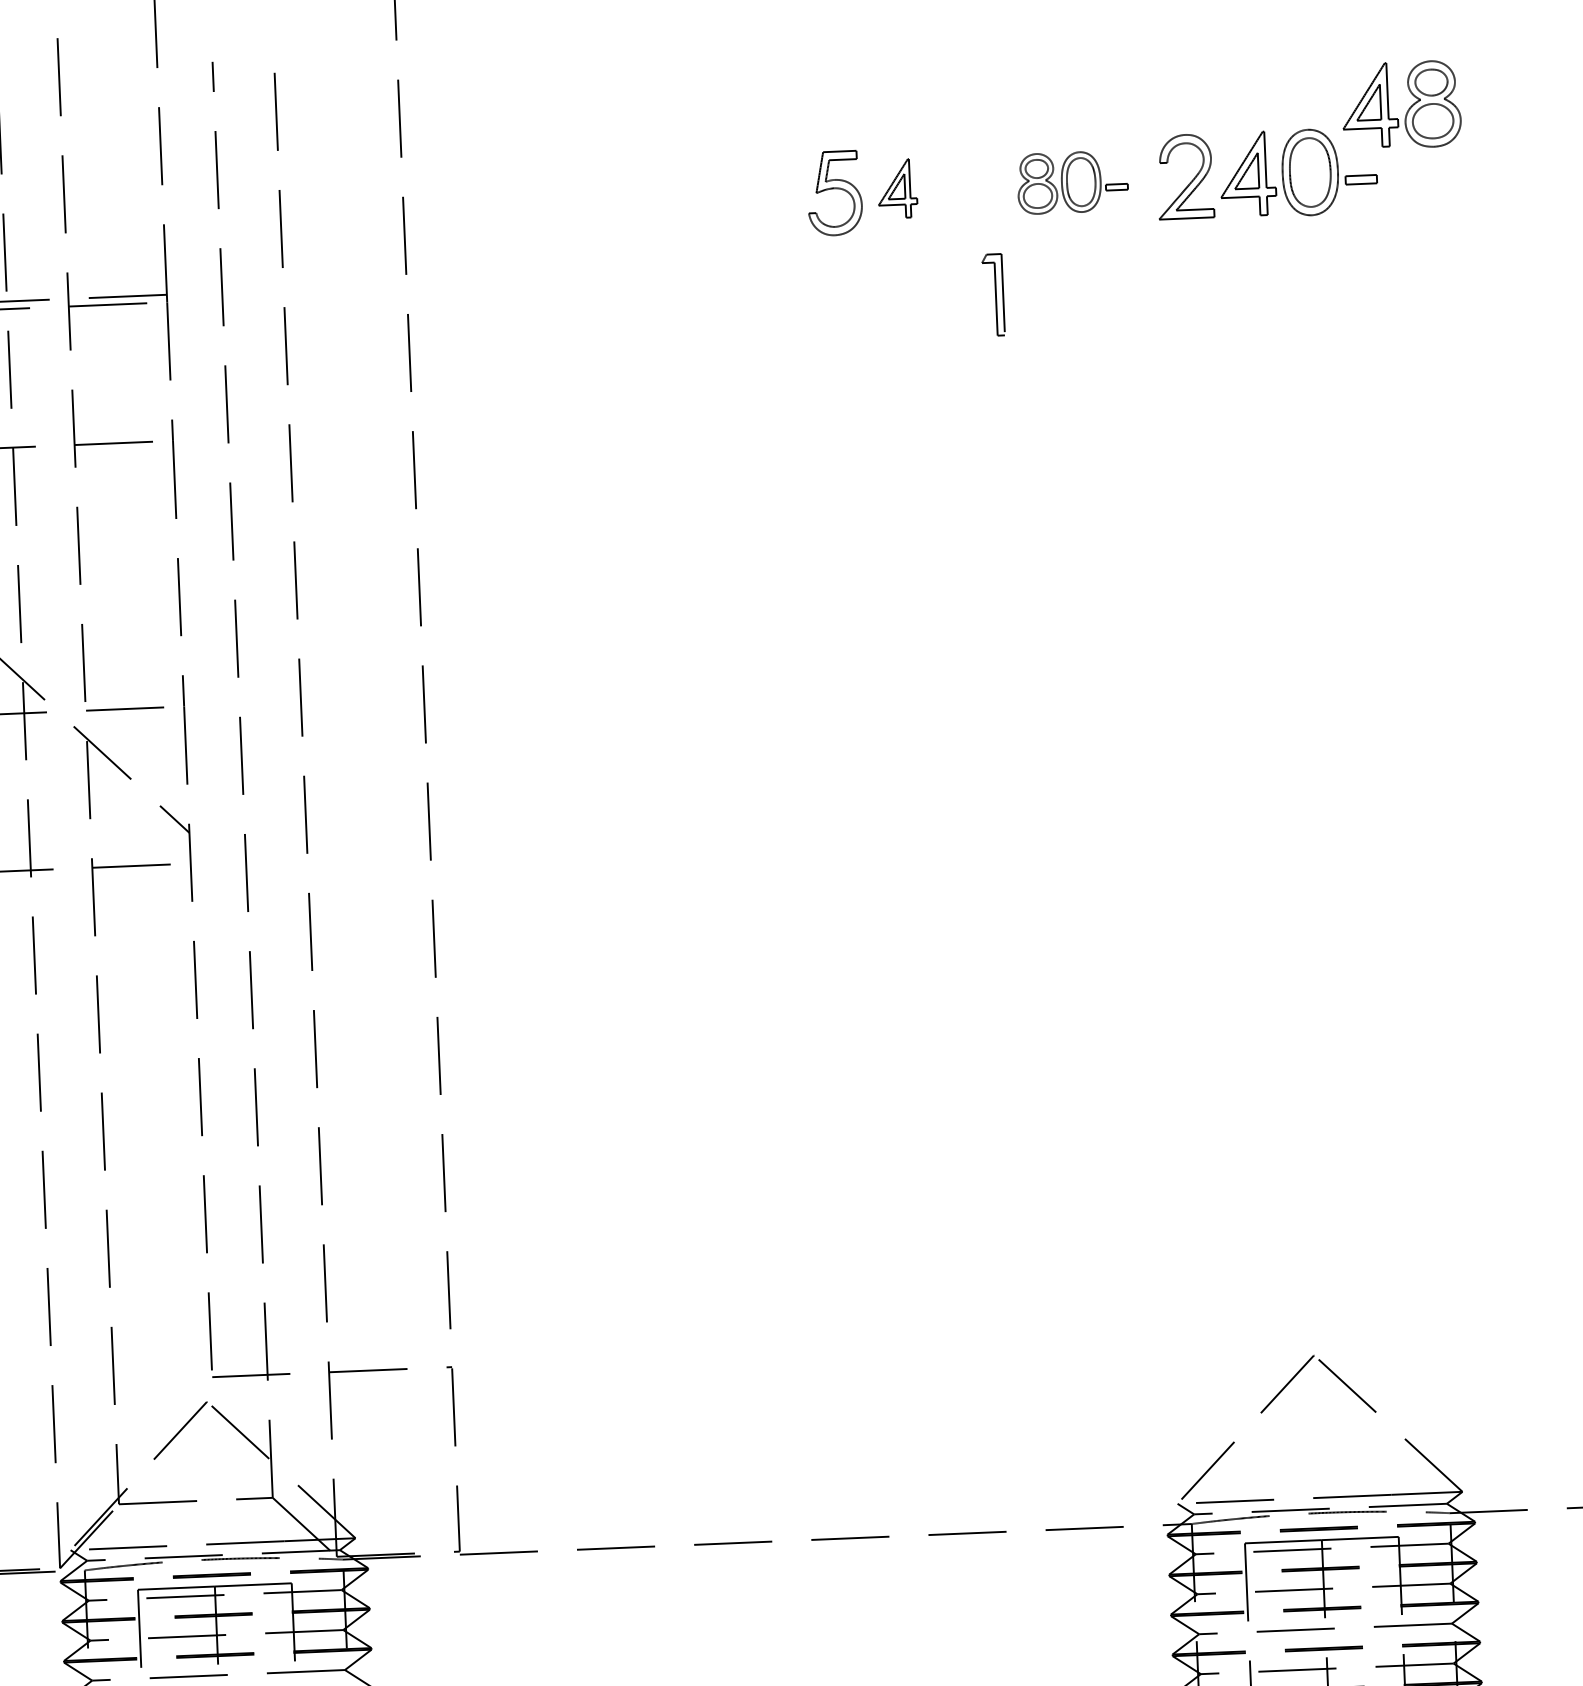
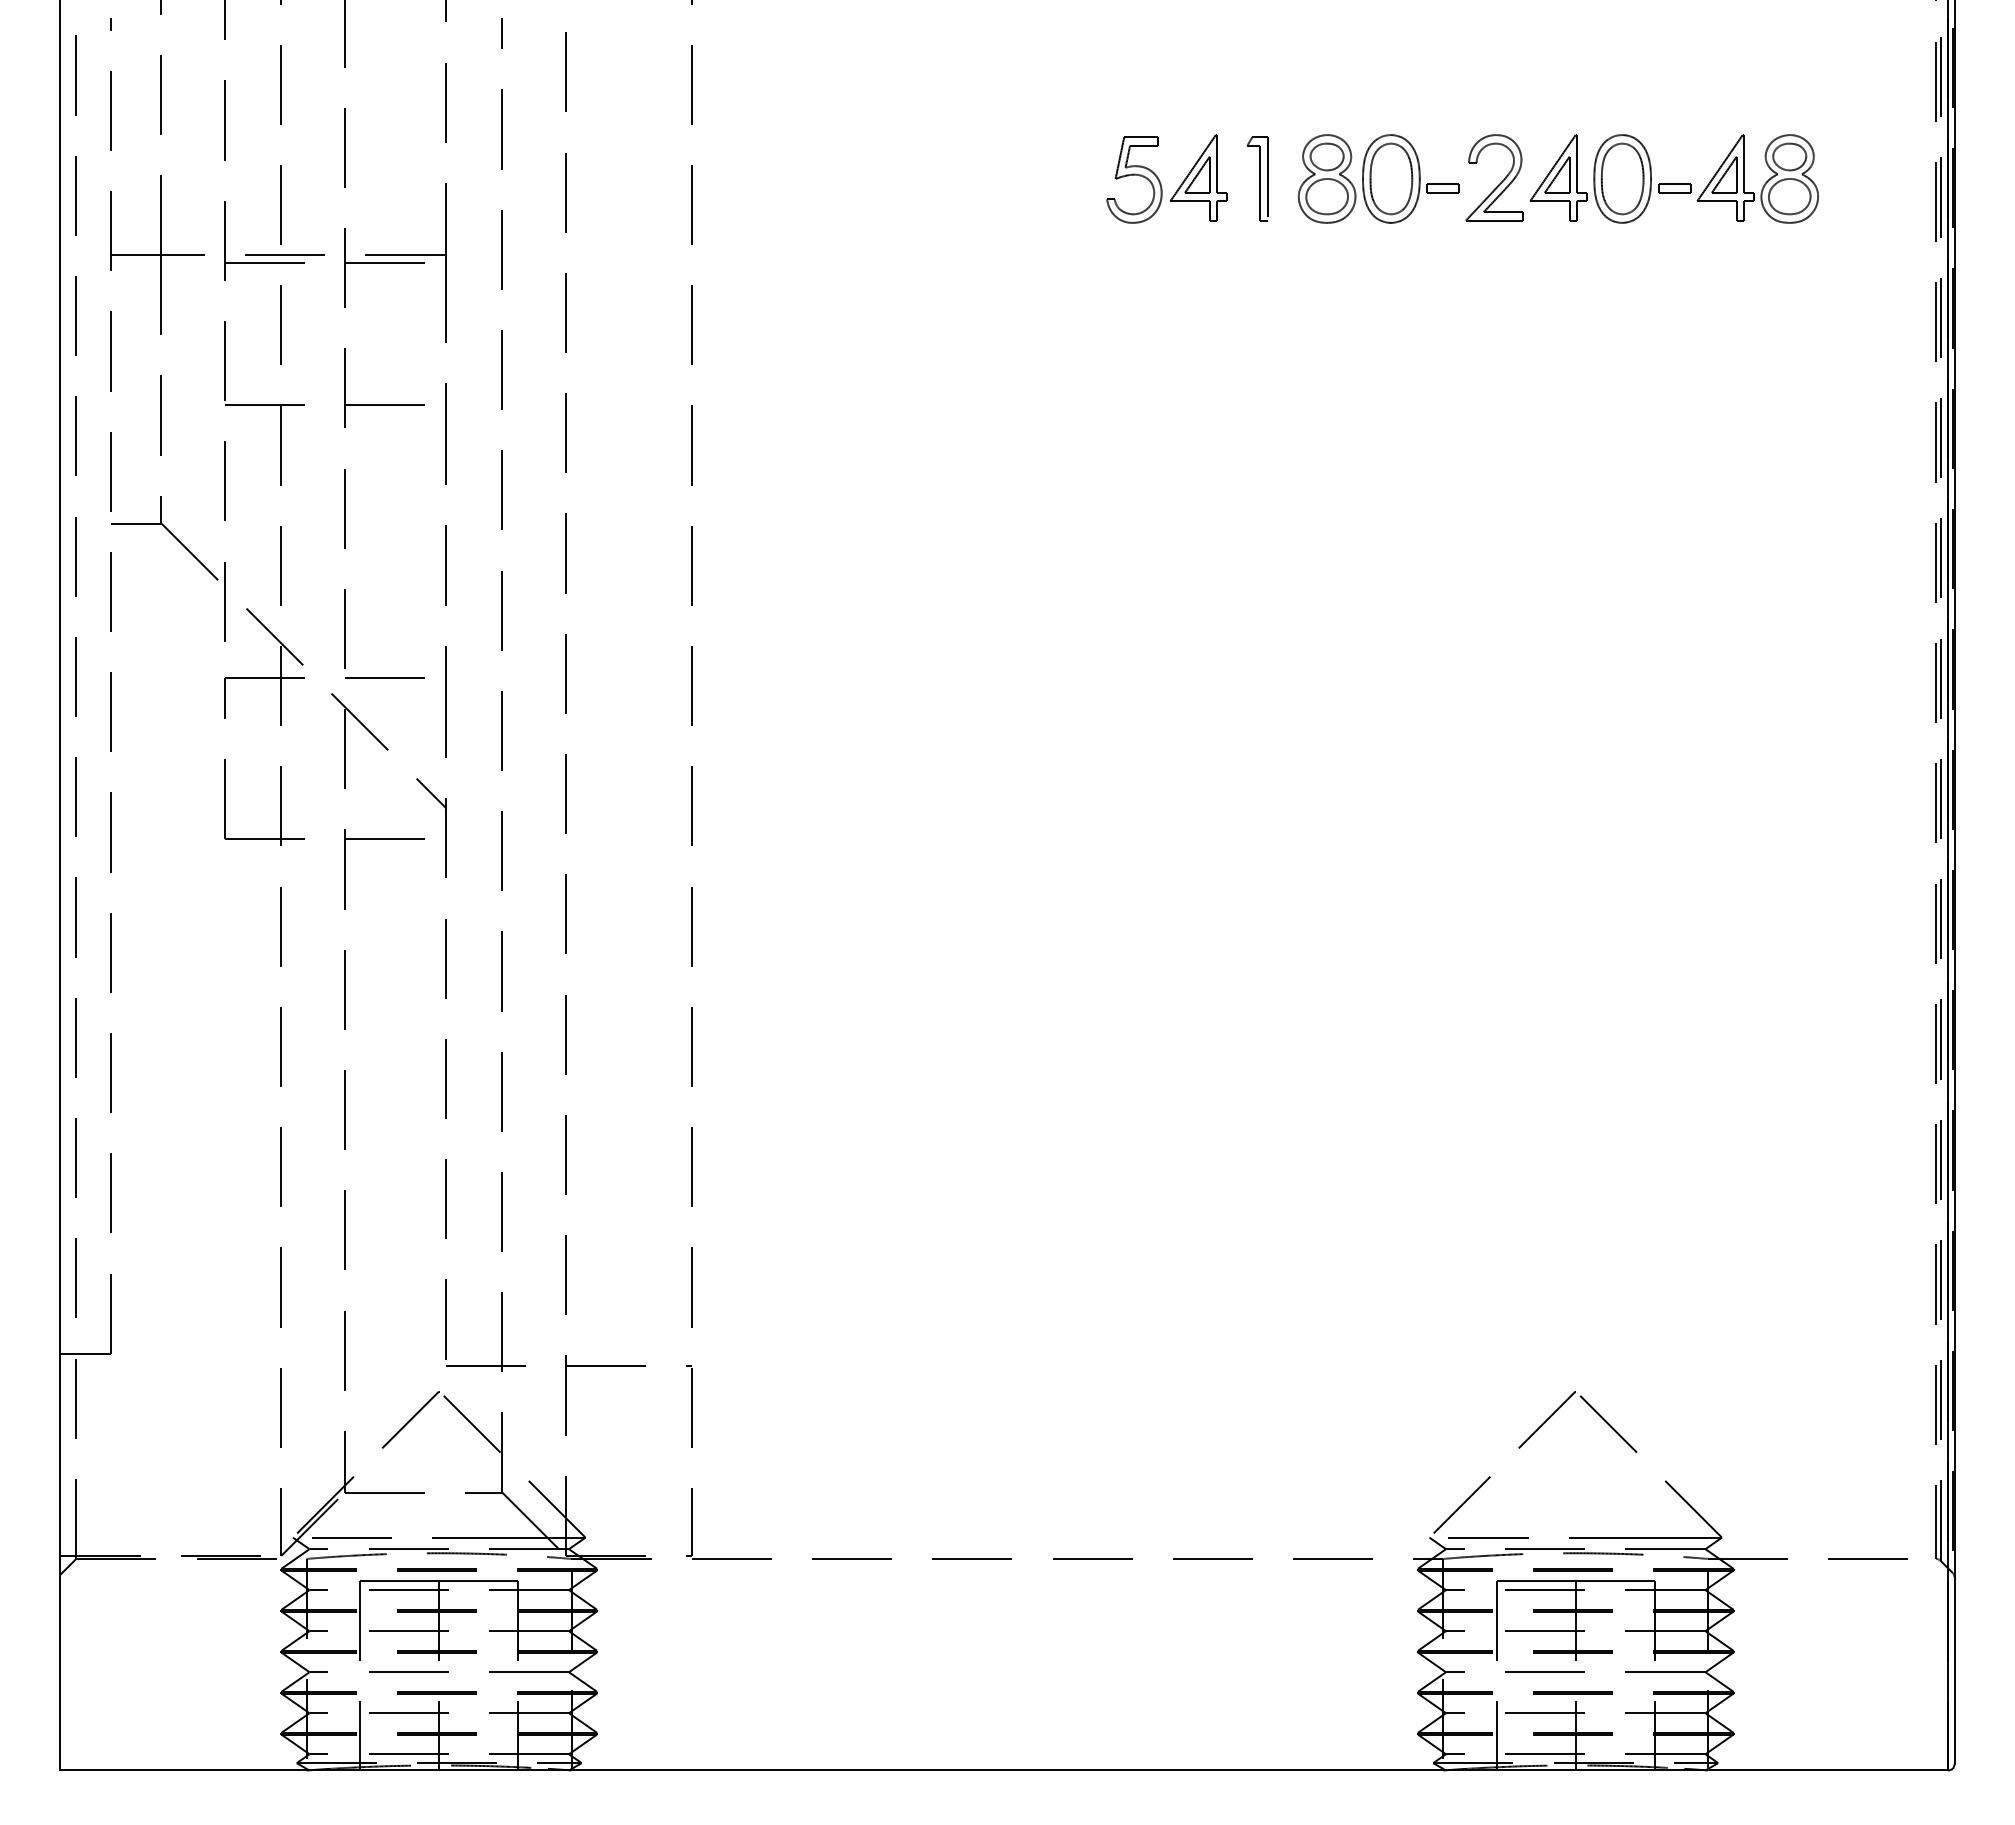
part: (1408, 109) -> (1764, 183), moved
part: (1072, 182) -> (1378, 178), size x1.43
part: (897, 188) -> (1198, 177), size x1.43
part: (993, 294) -> (1257, 178), moved

